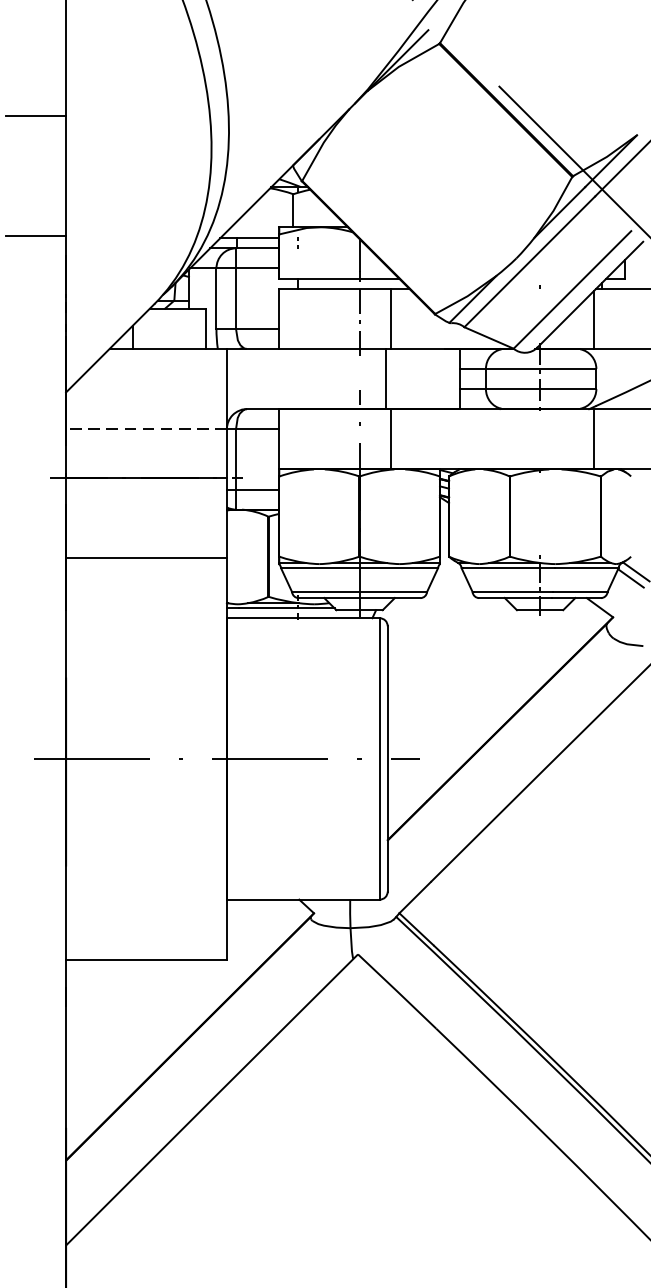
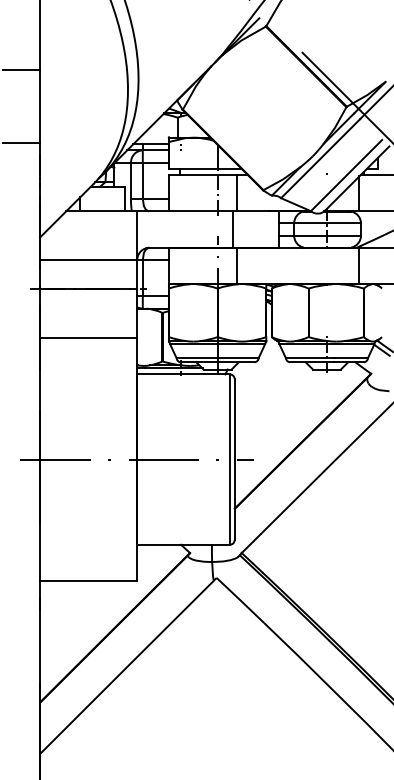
line: (146, 428) -> (88, 259), dashed -> solid

